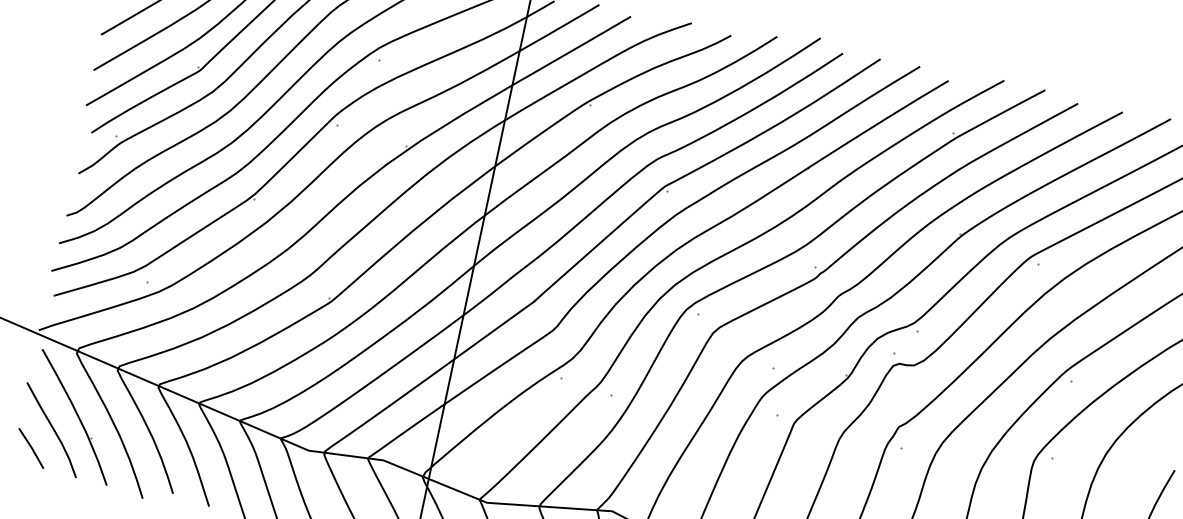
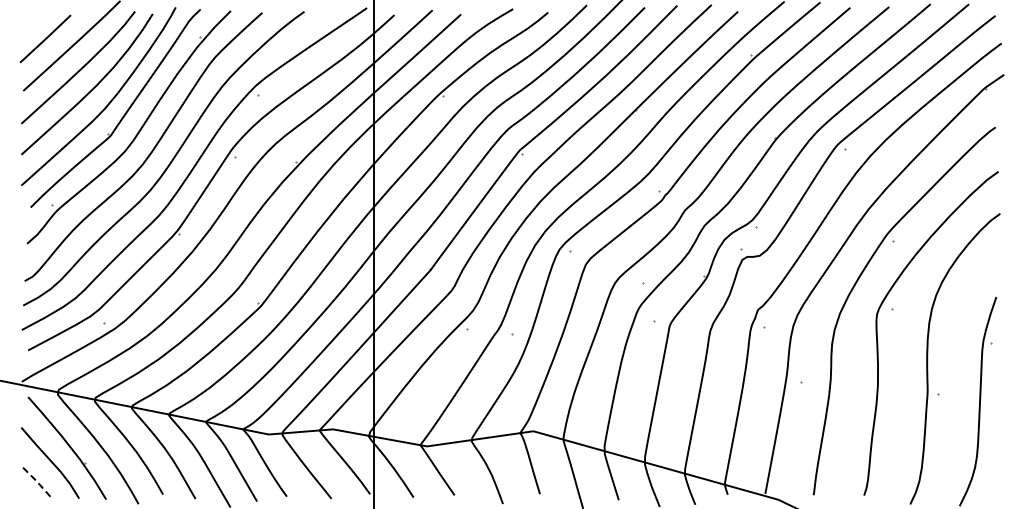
line: (31, 447) -> (36, 481), solid -> dashed

